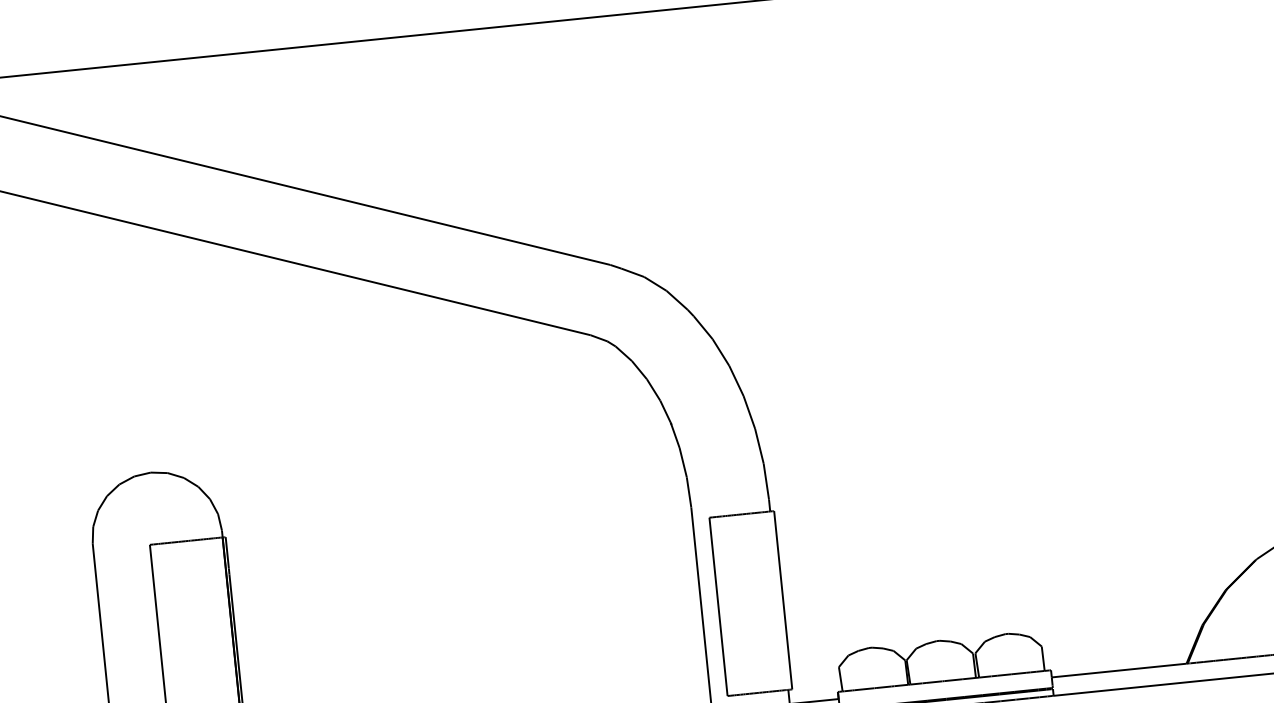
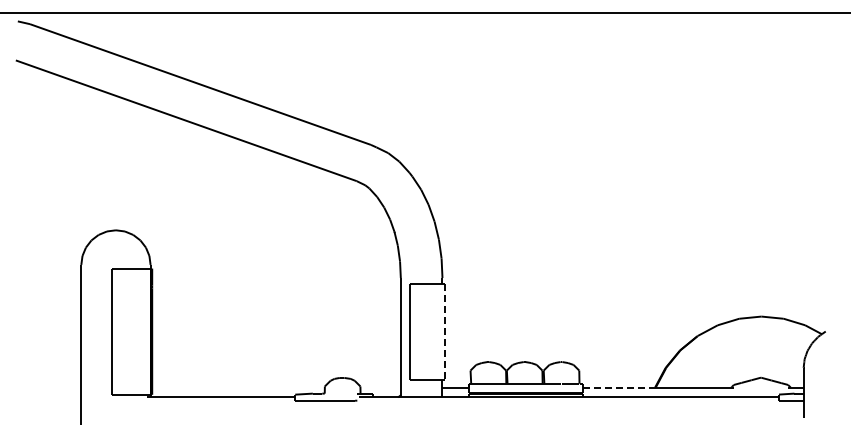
line: (783, 601) -> (444, 332), solid -> dashed
line: (1120, 670) -> (619, 387), solid -> dashed

